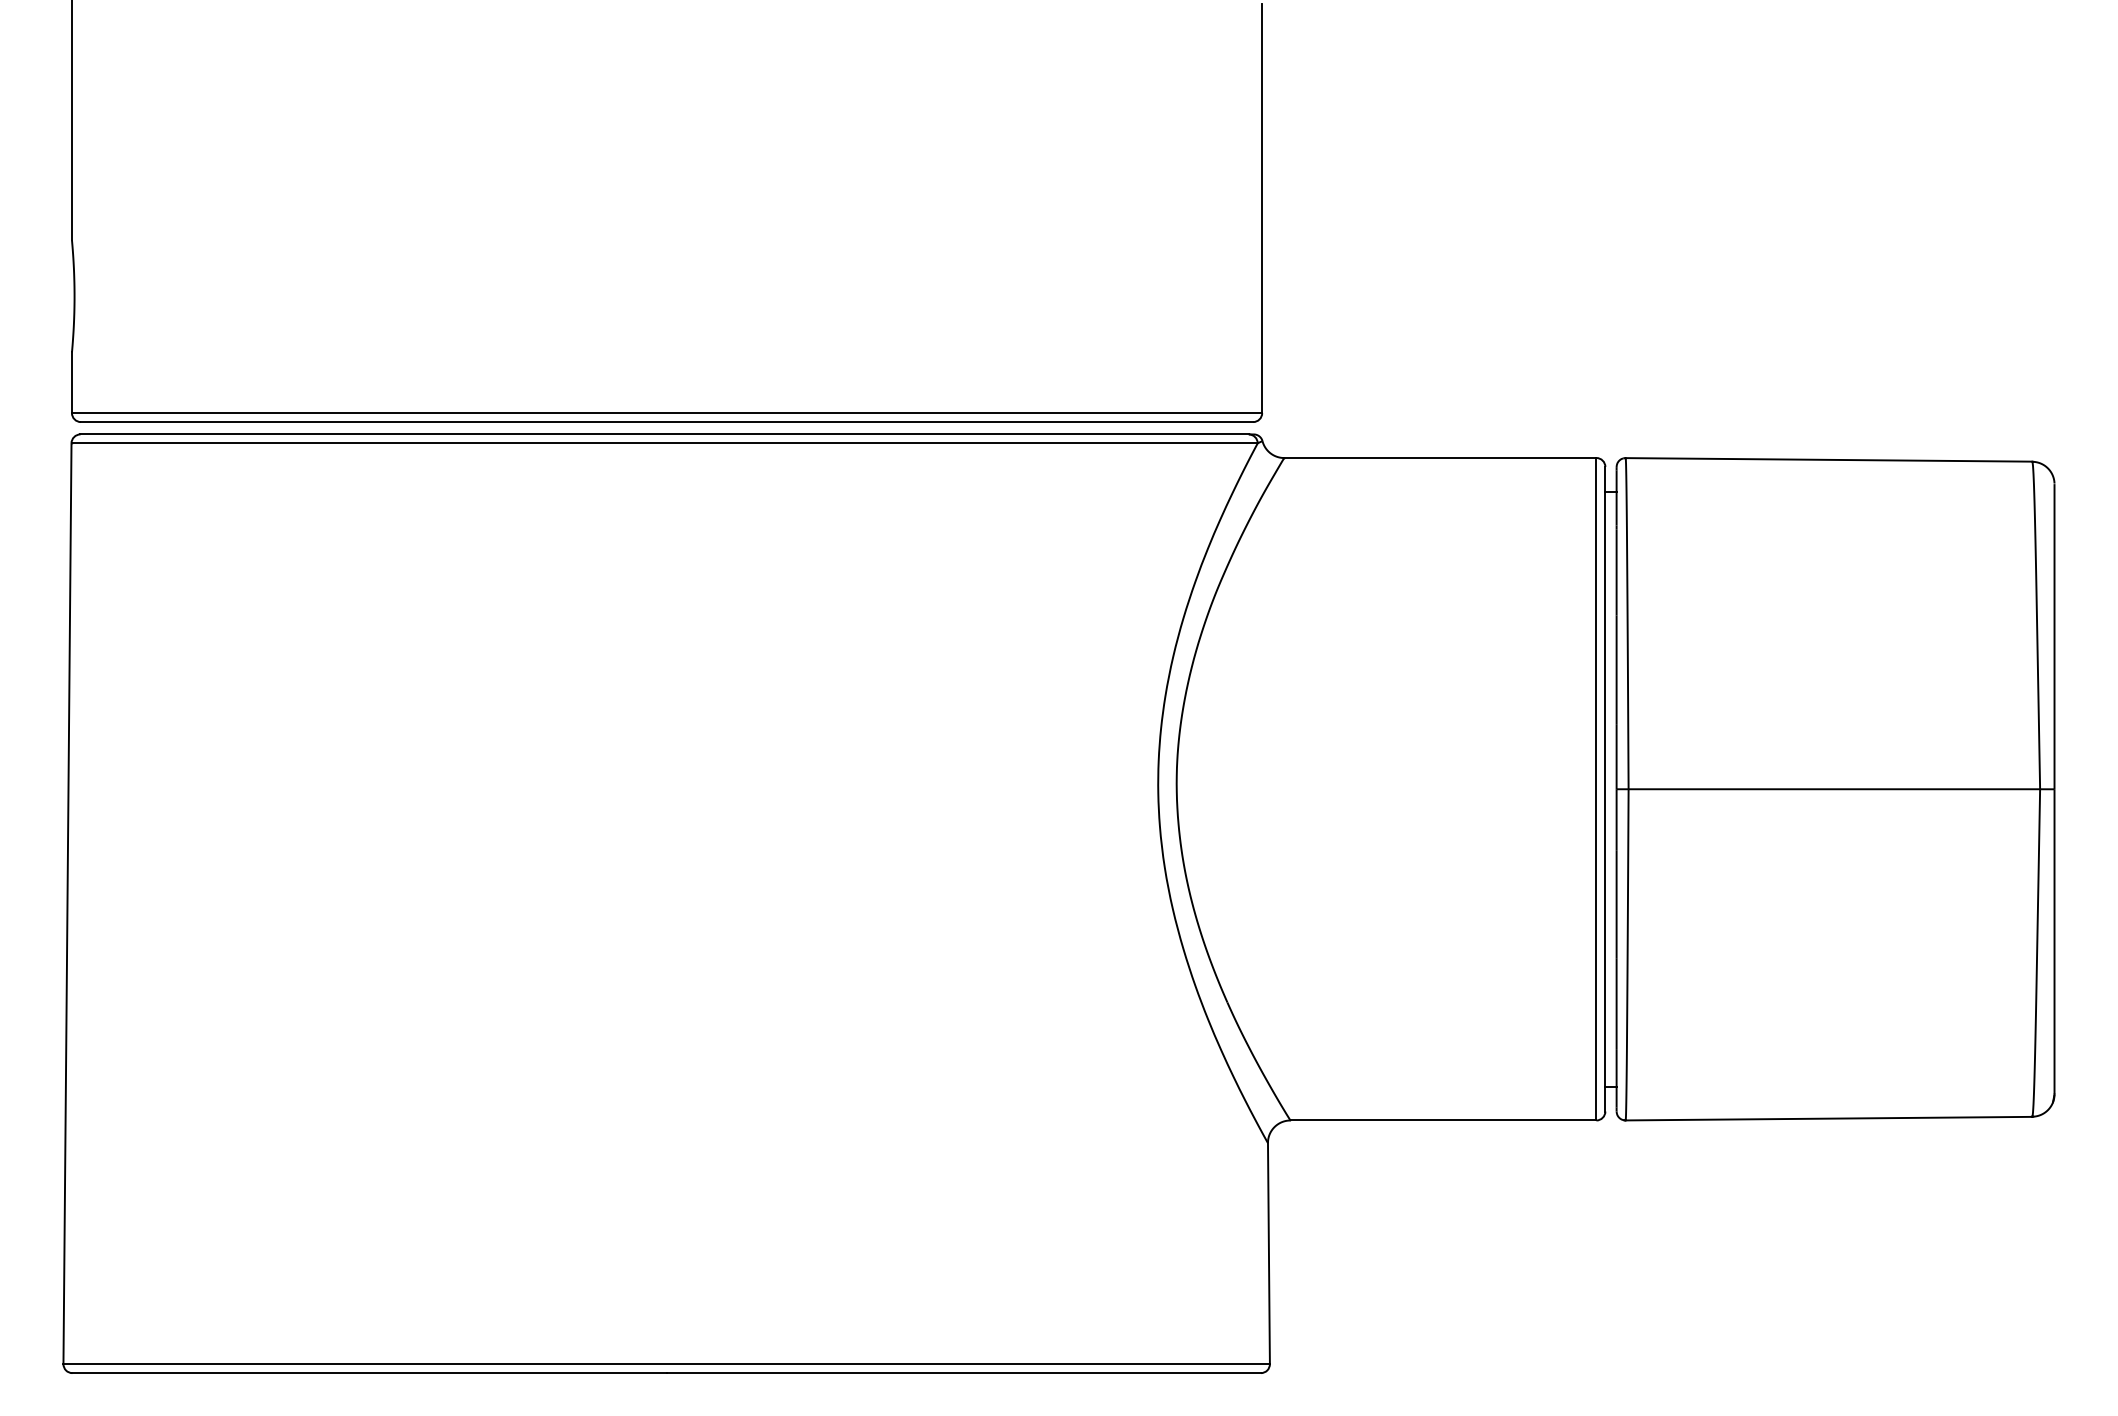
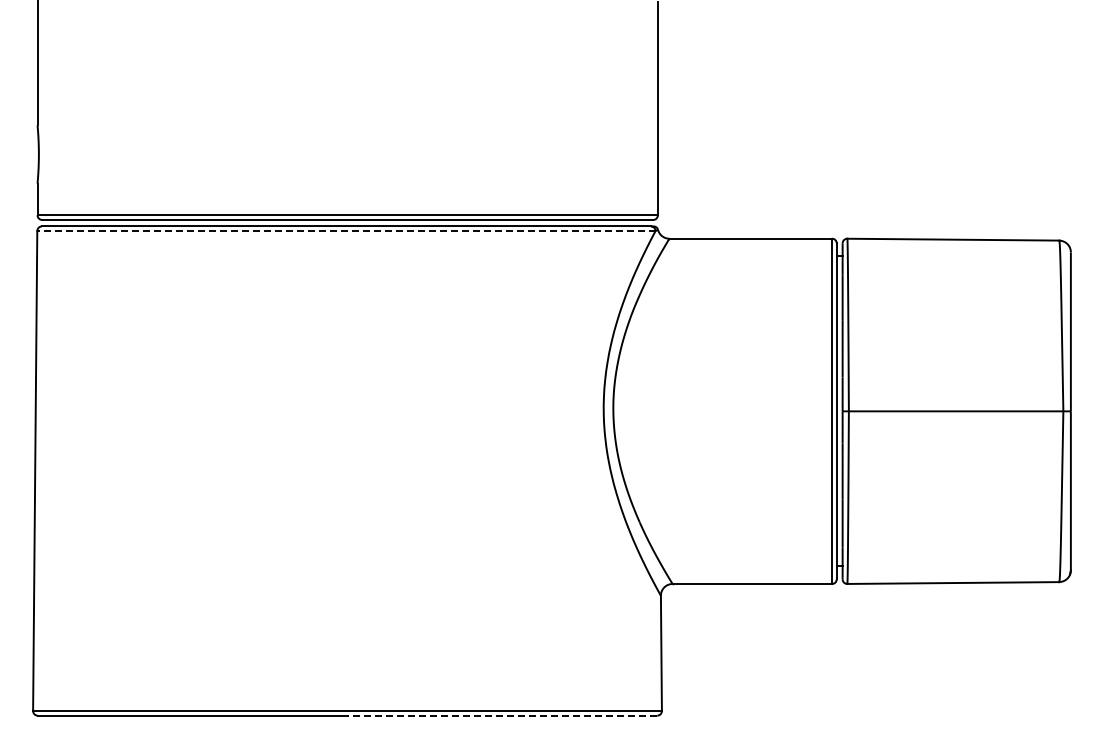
line: (662, 444) -> (345, 231), solid -> dashed
line: (964, 1372) -> (502, 715), solid -> dashed

